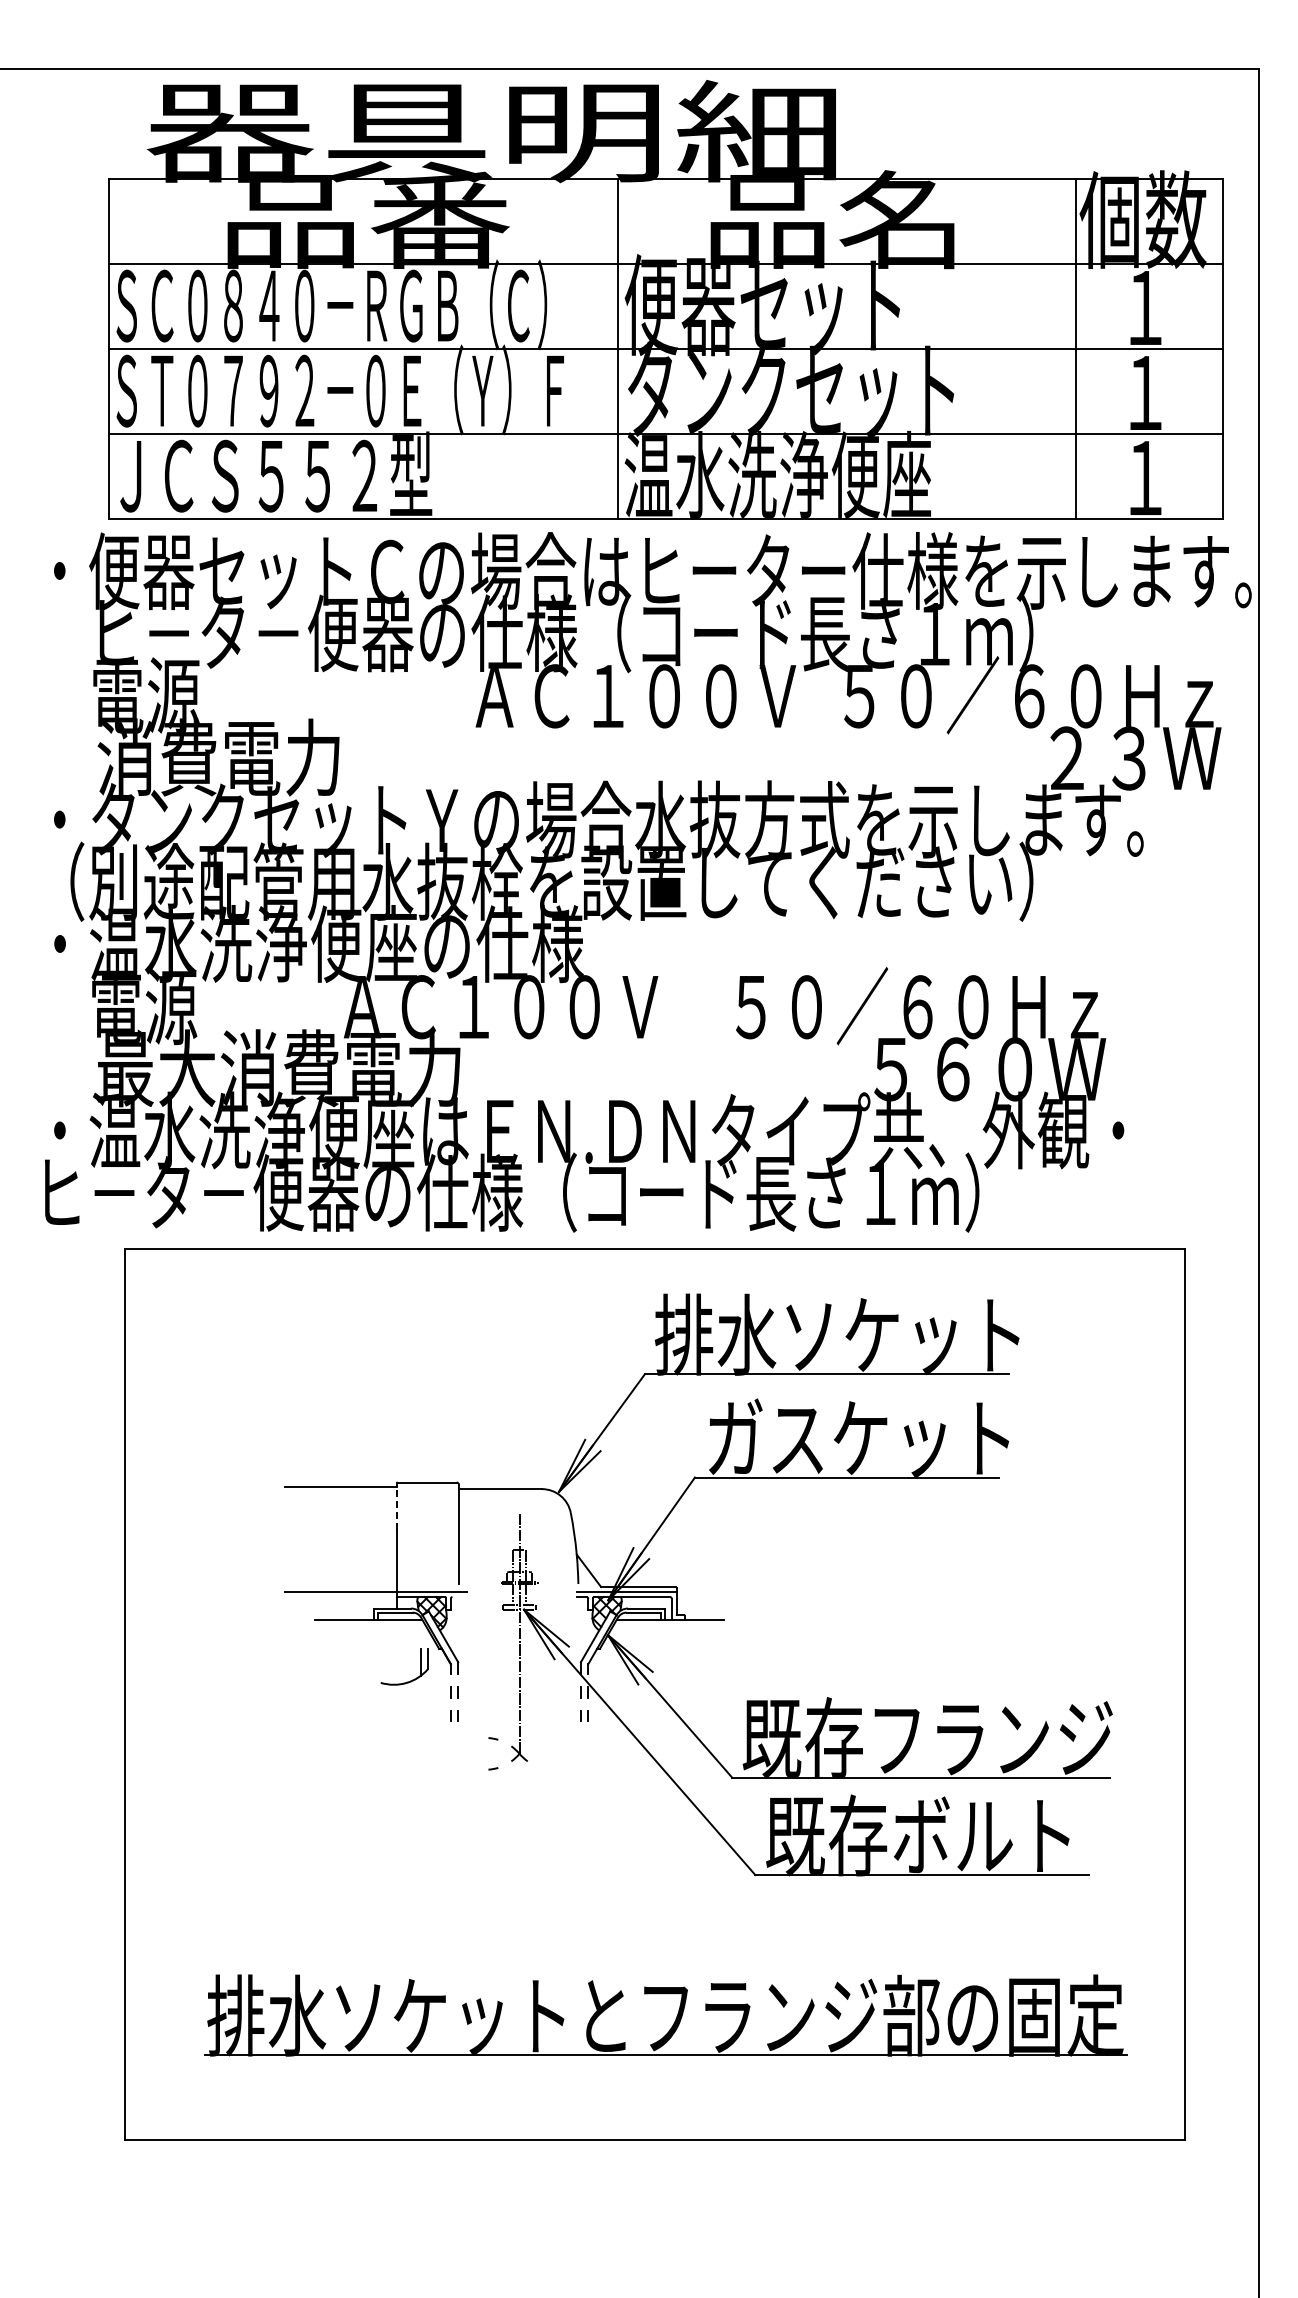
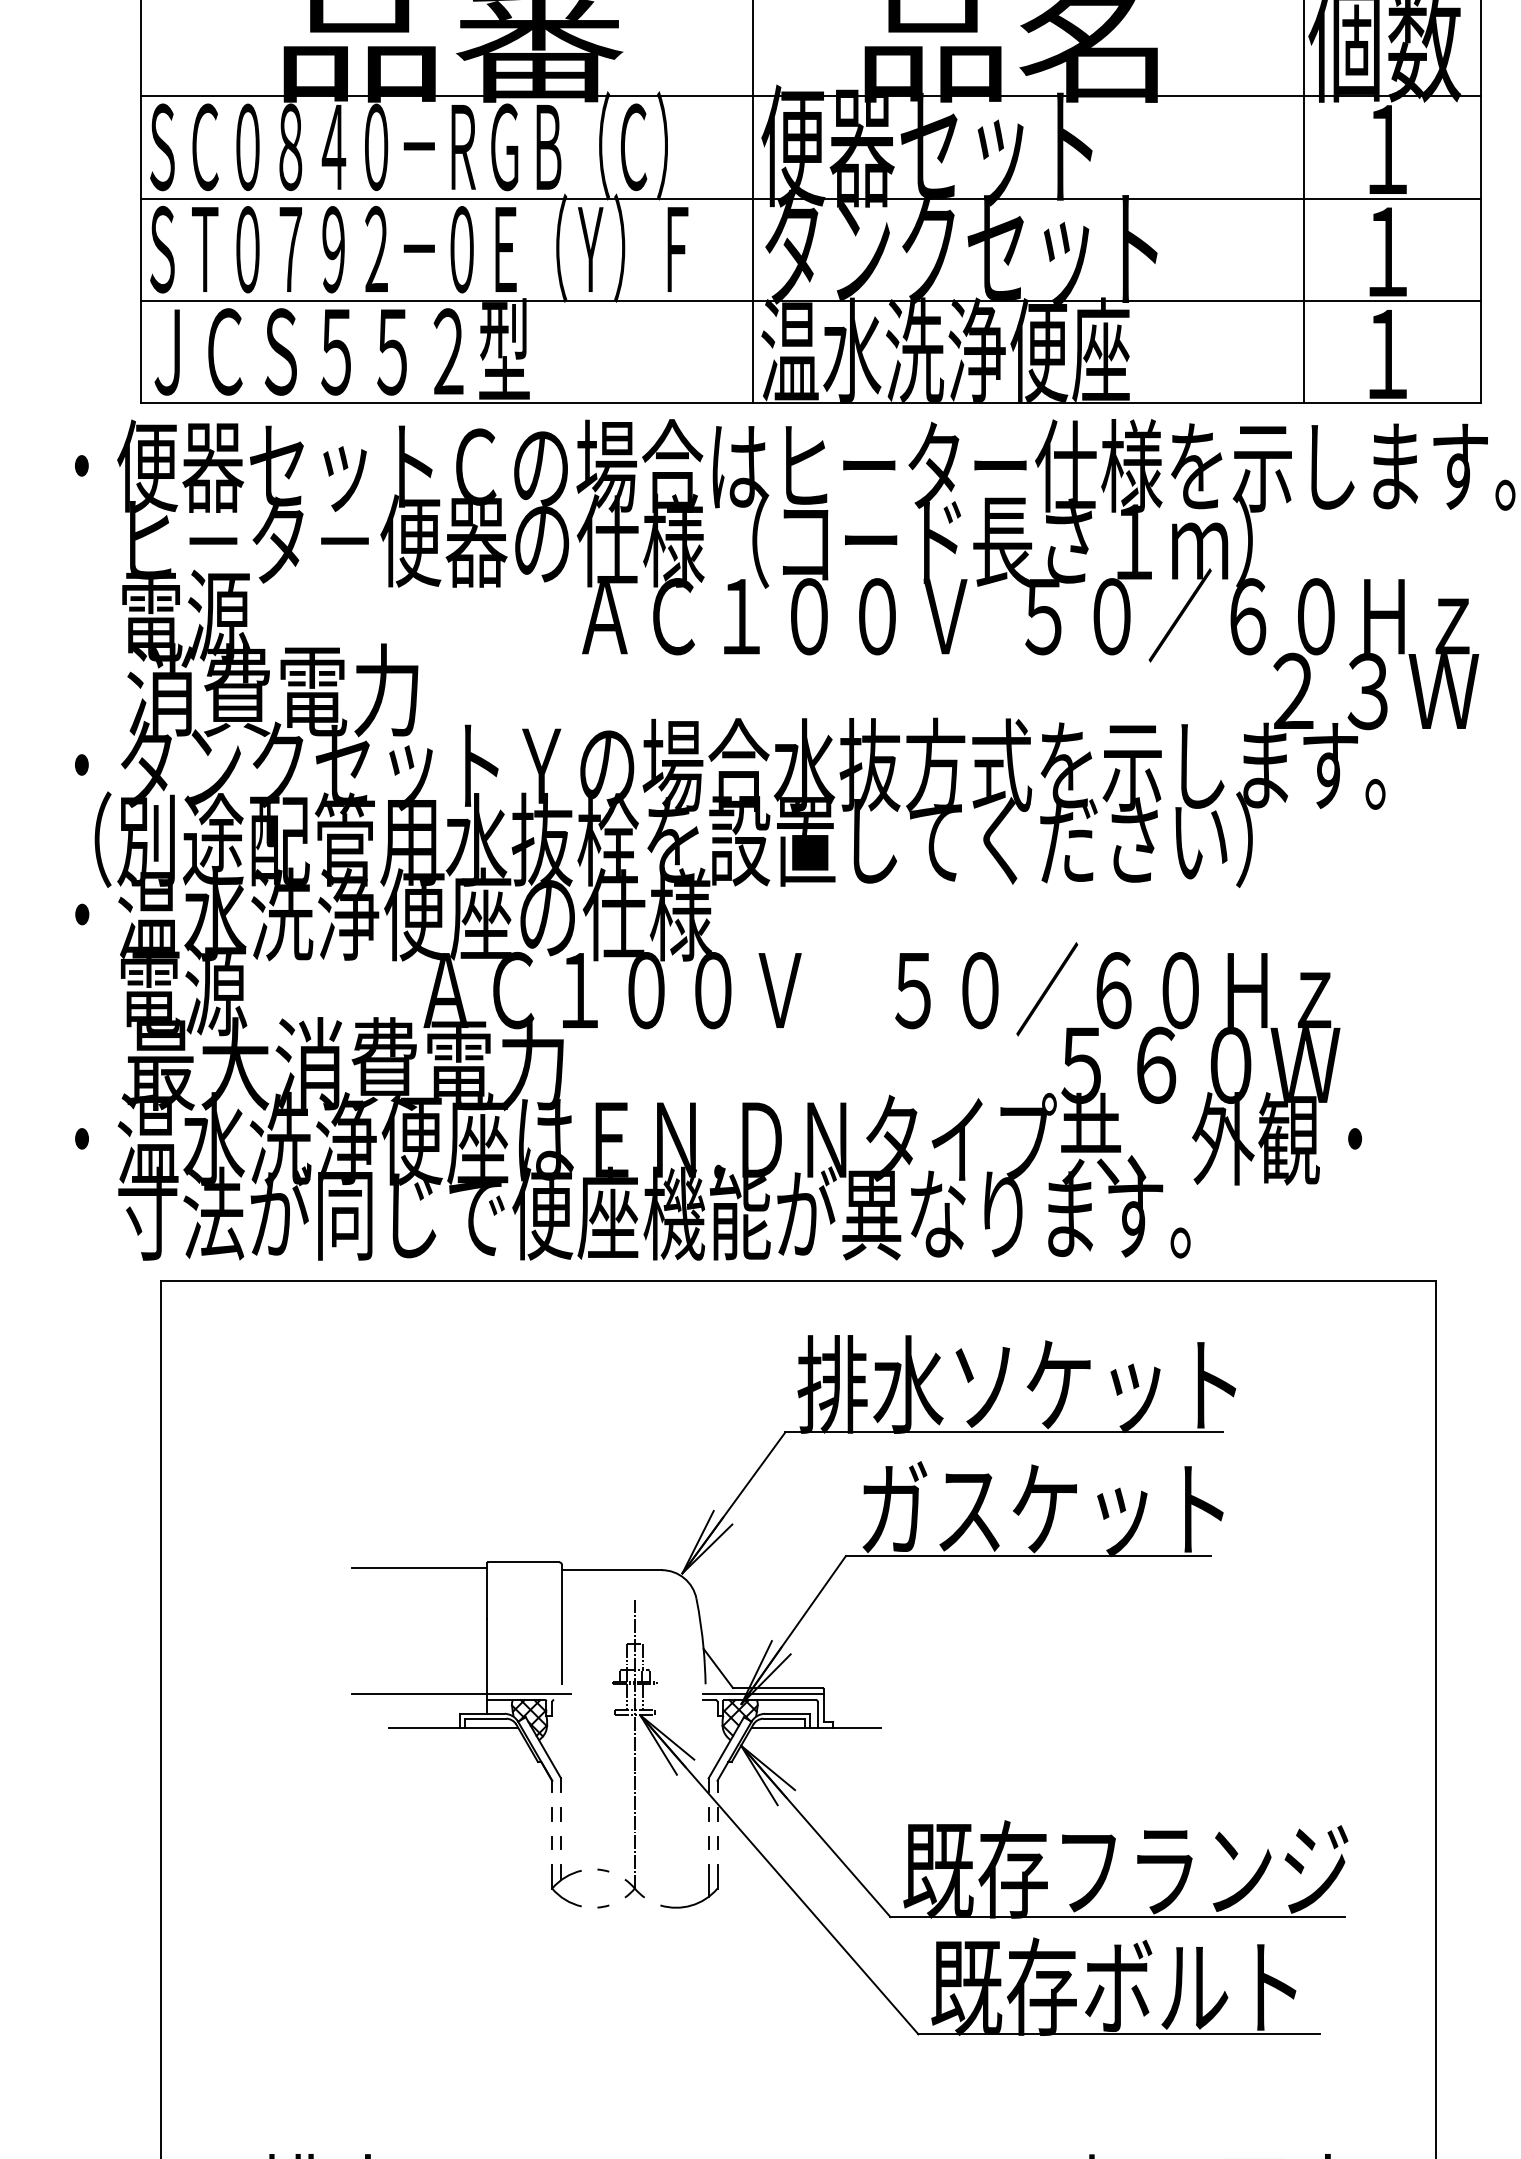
text: (513, 1192) -> (627, 1213), ヒ－タ－便器の仕様（コード長さ１ｍ） -> 寸法が同じで便座機能が異なります。
line: (396, 1508) -> (486, 1593), dashed -> solid
part: (410, 1680) -> (696, 1902), moved
part: (462, 1751) -> (566, 1885), added

